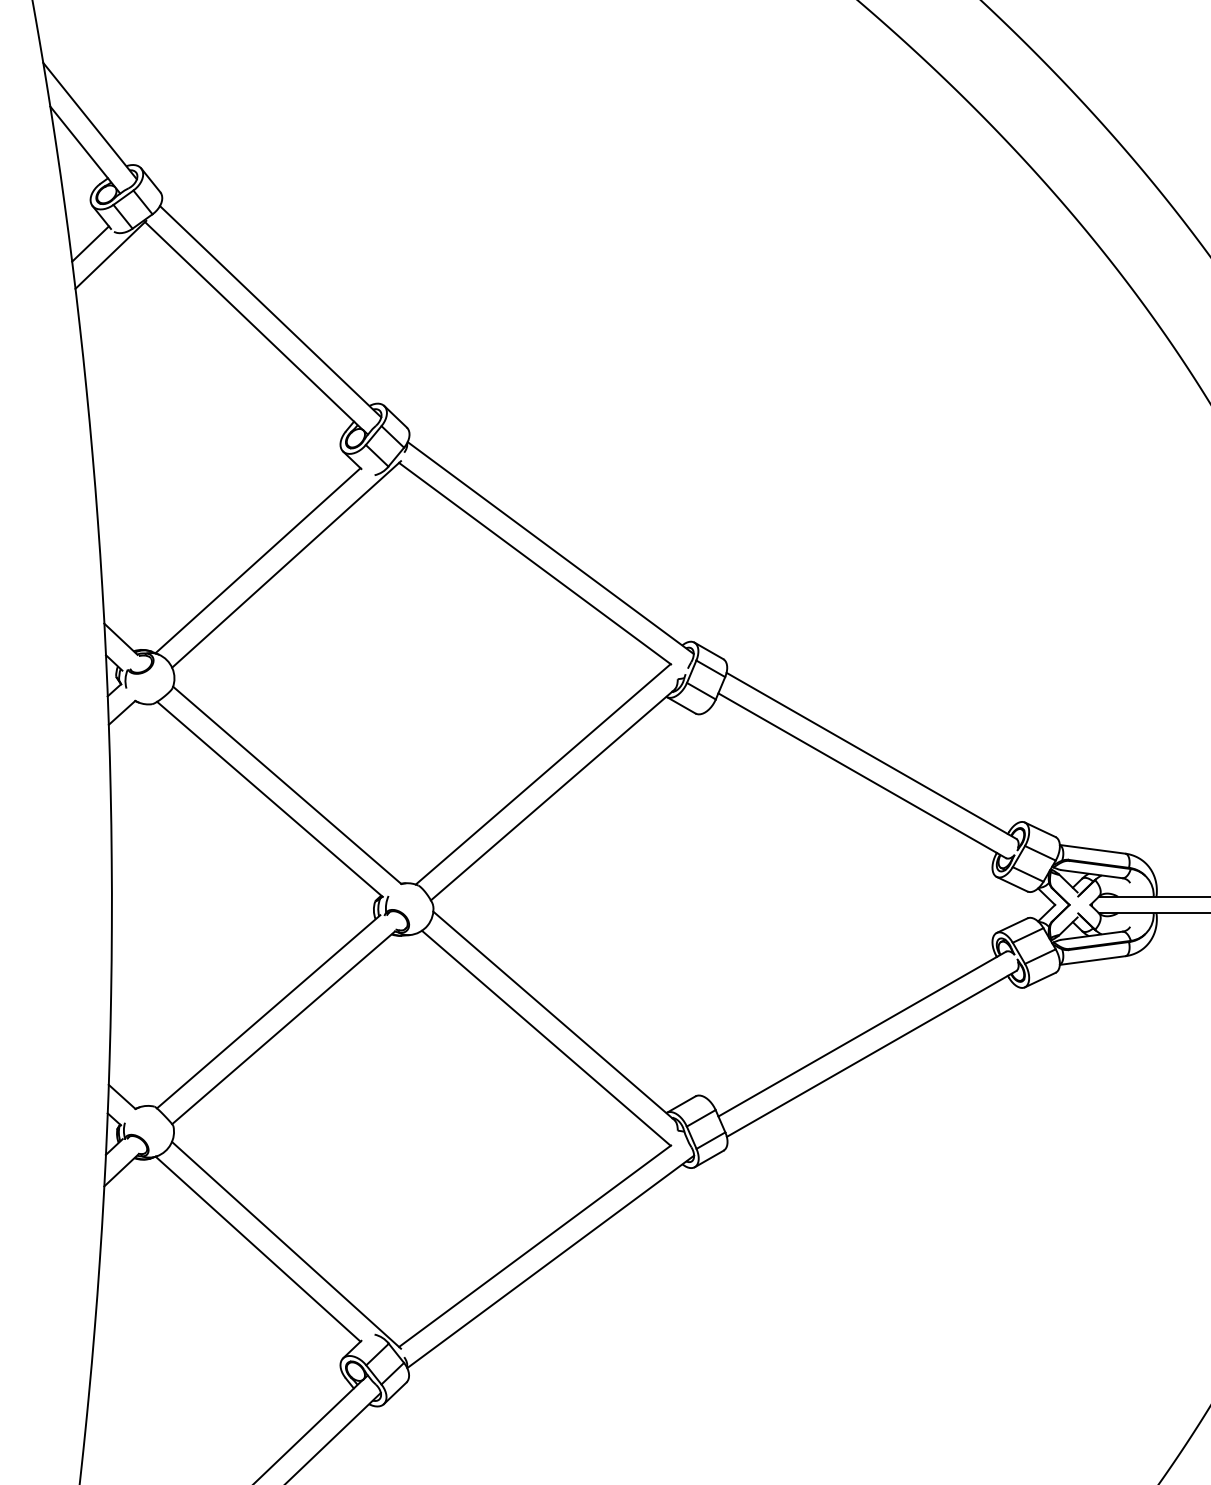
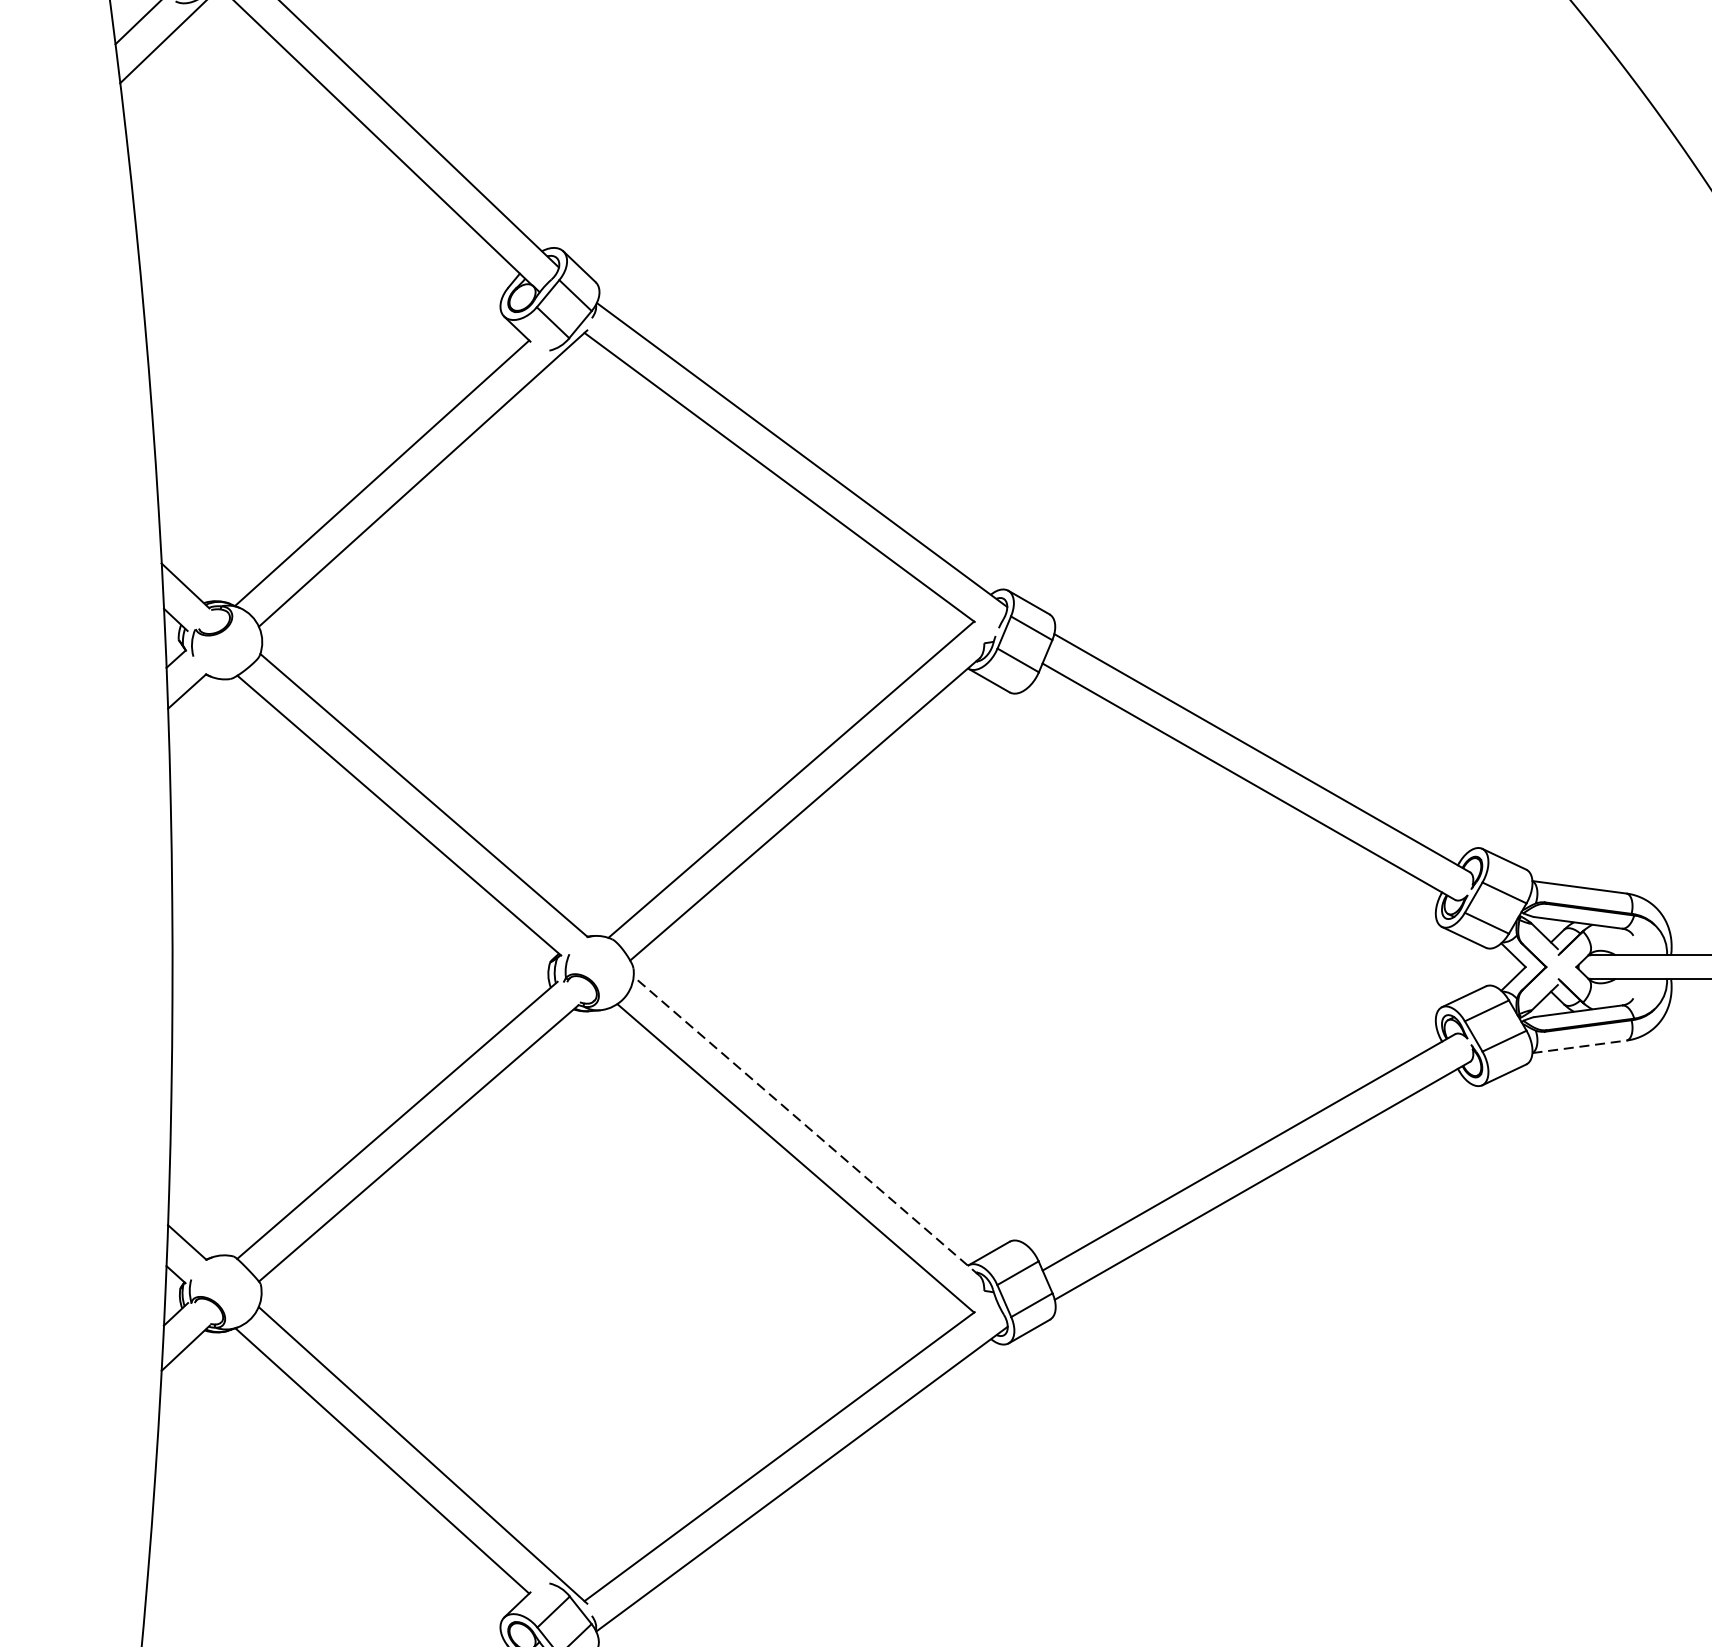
line: (1093, 960) -> (1580, 1046), solid -> dashed
line: (553, 1015) -> (806, 1125), solid -> dashed

